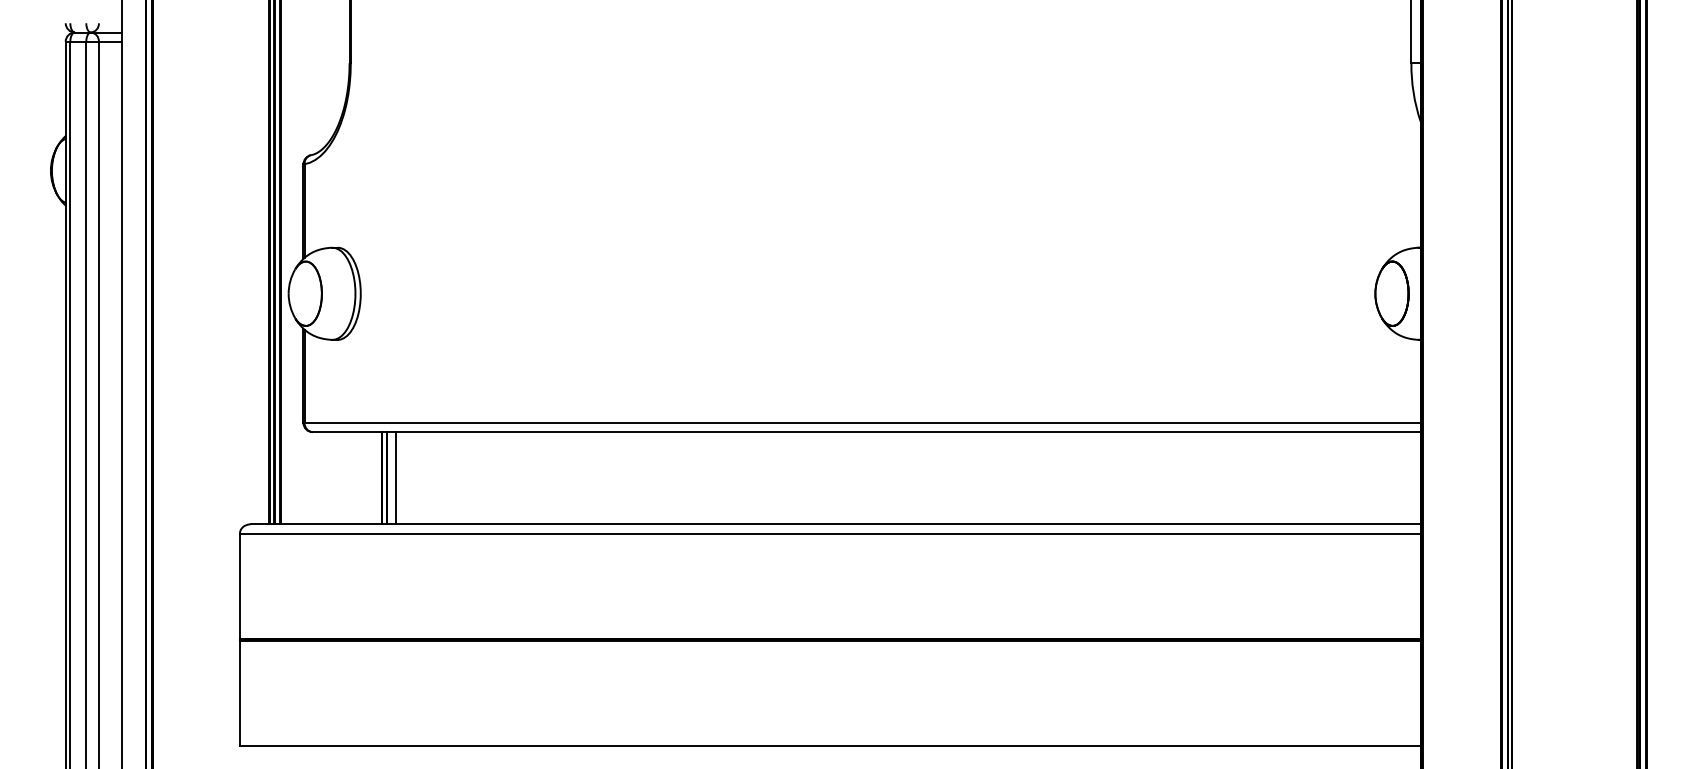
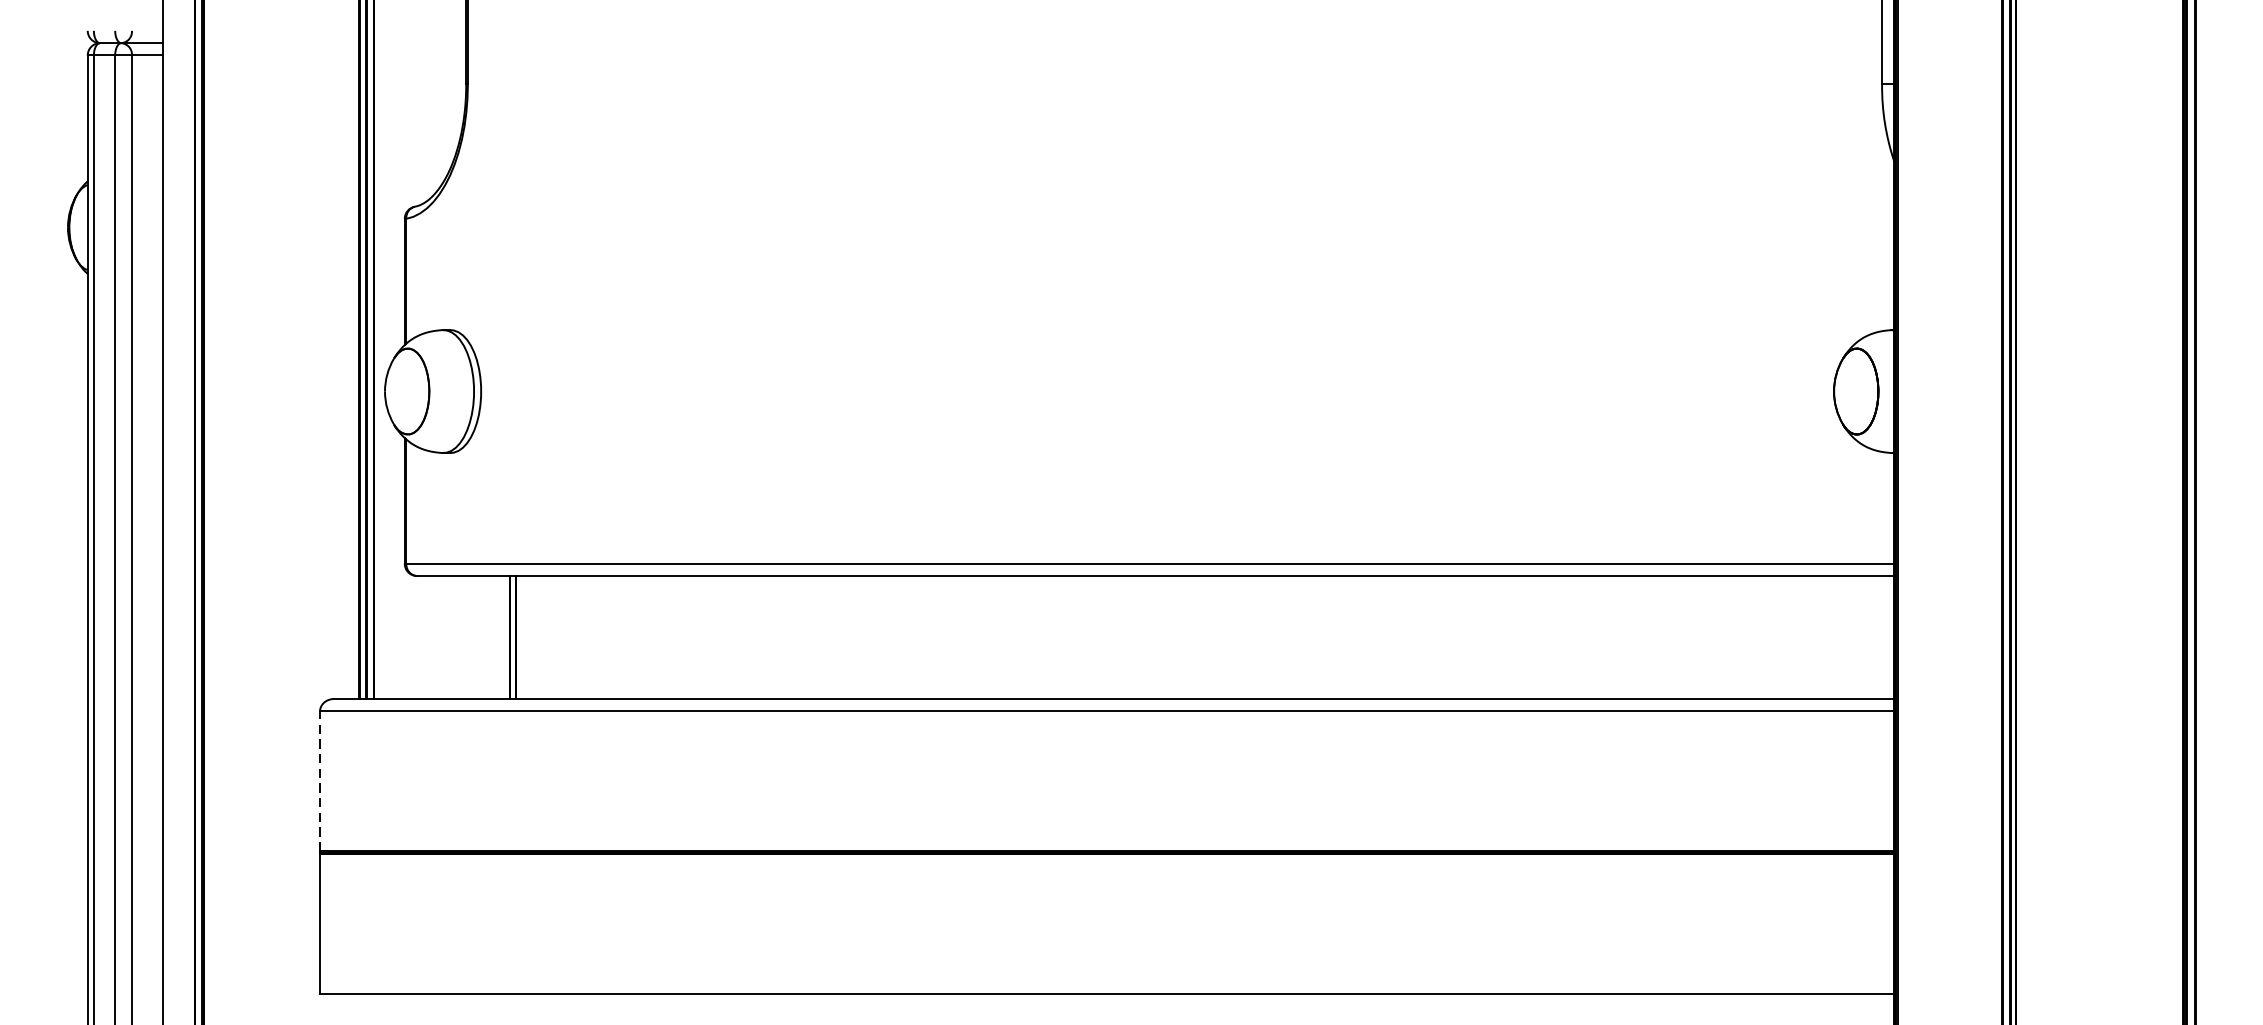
line: (395, 478) -> (527, 637), removed
line: (239, 586) -> (319, 781), solid -> dashed

